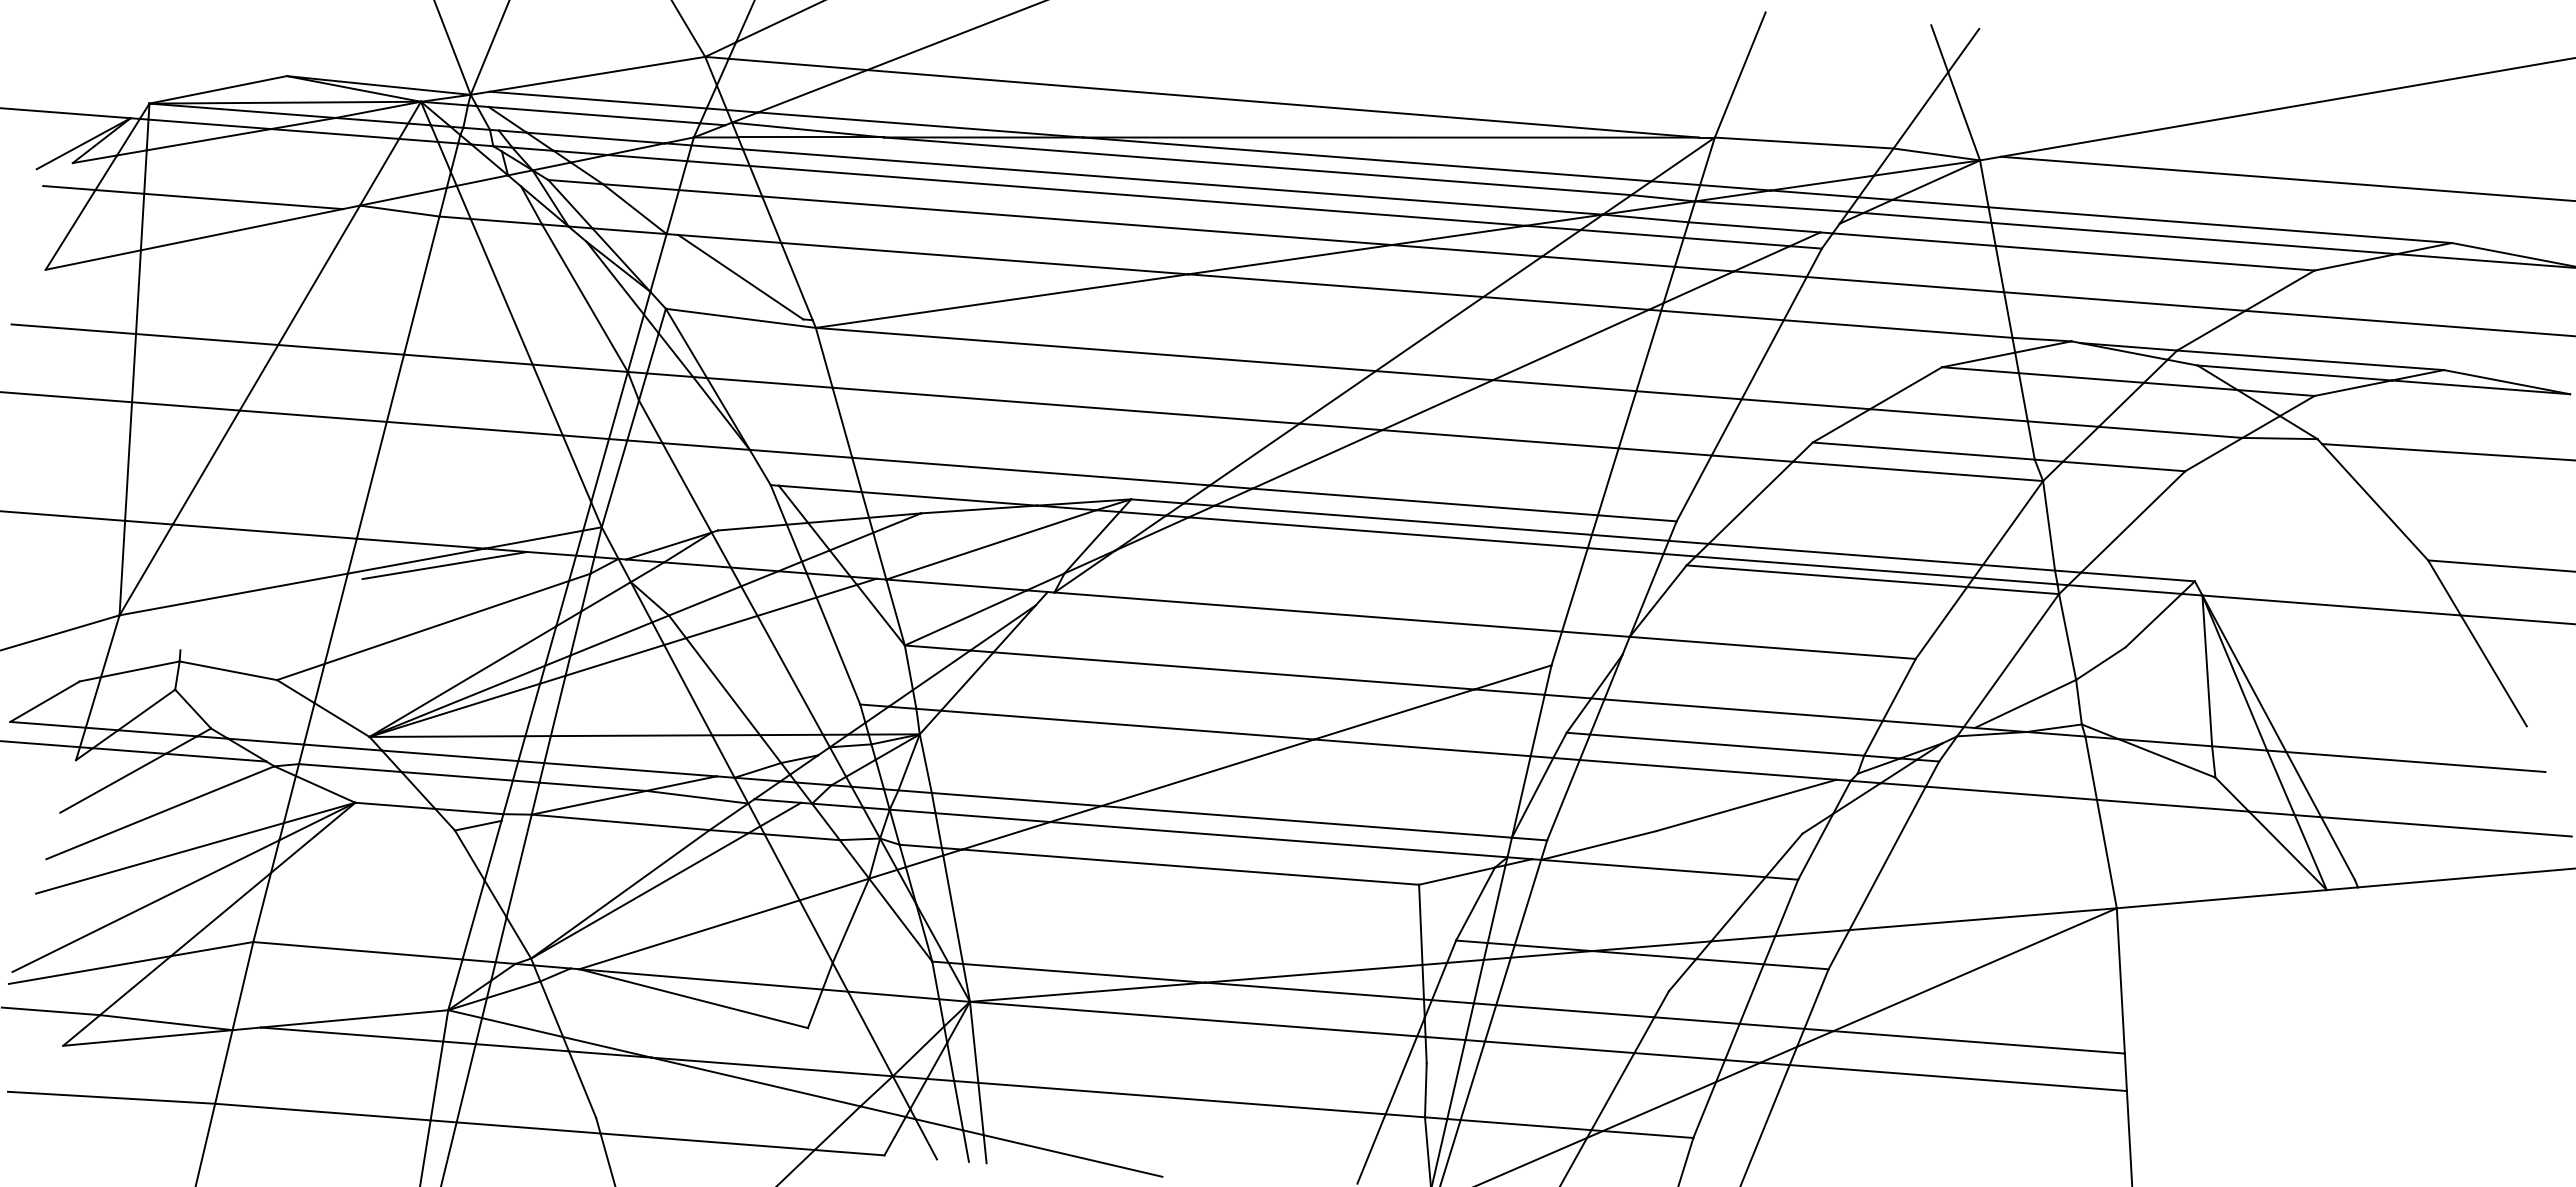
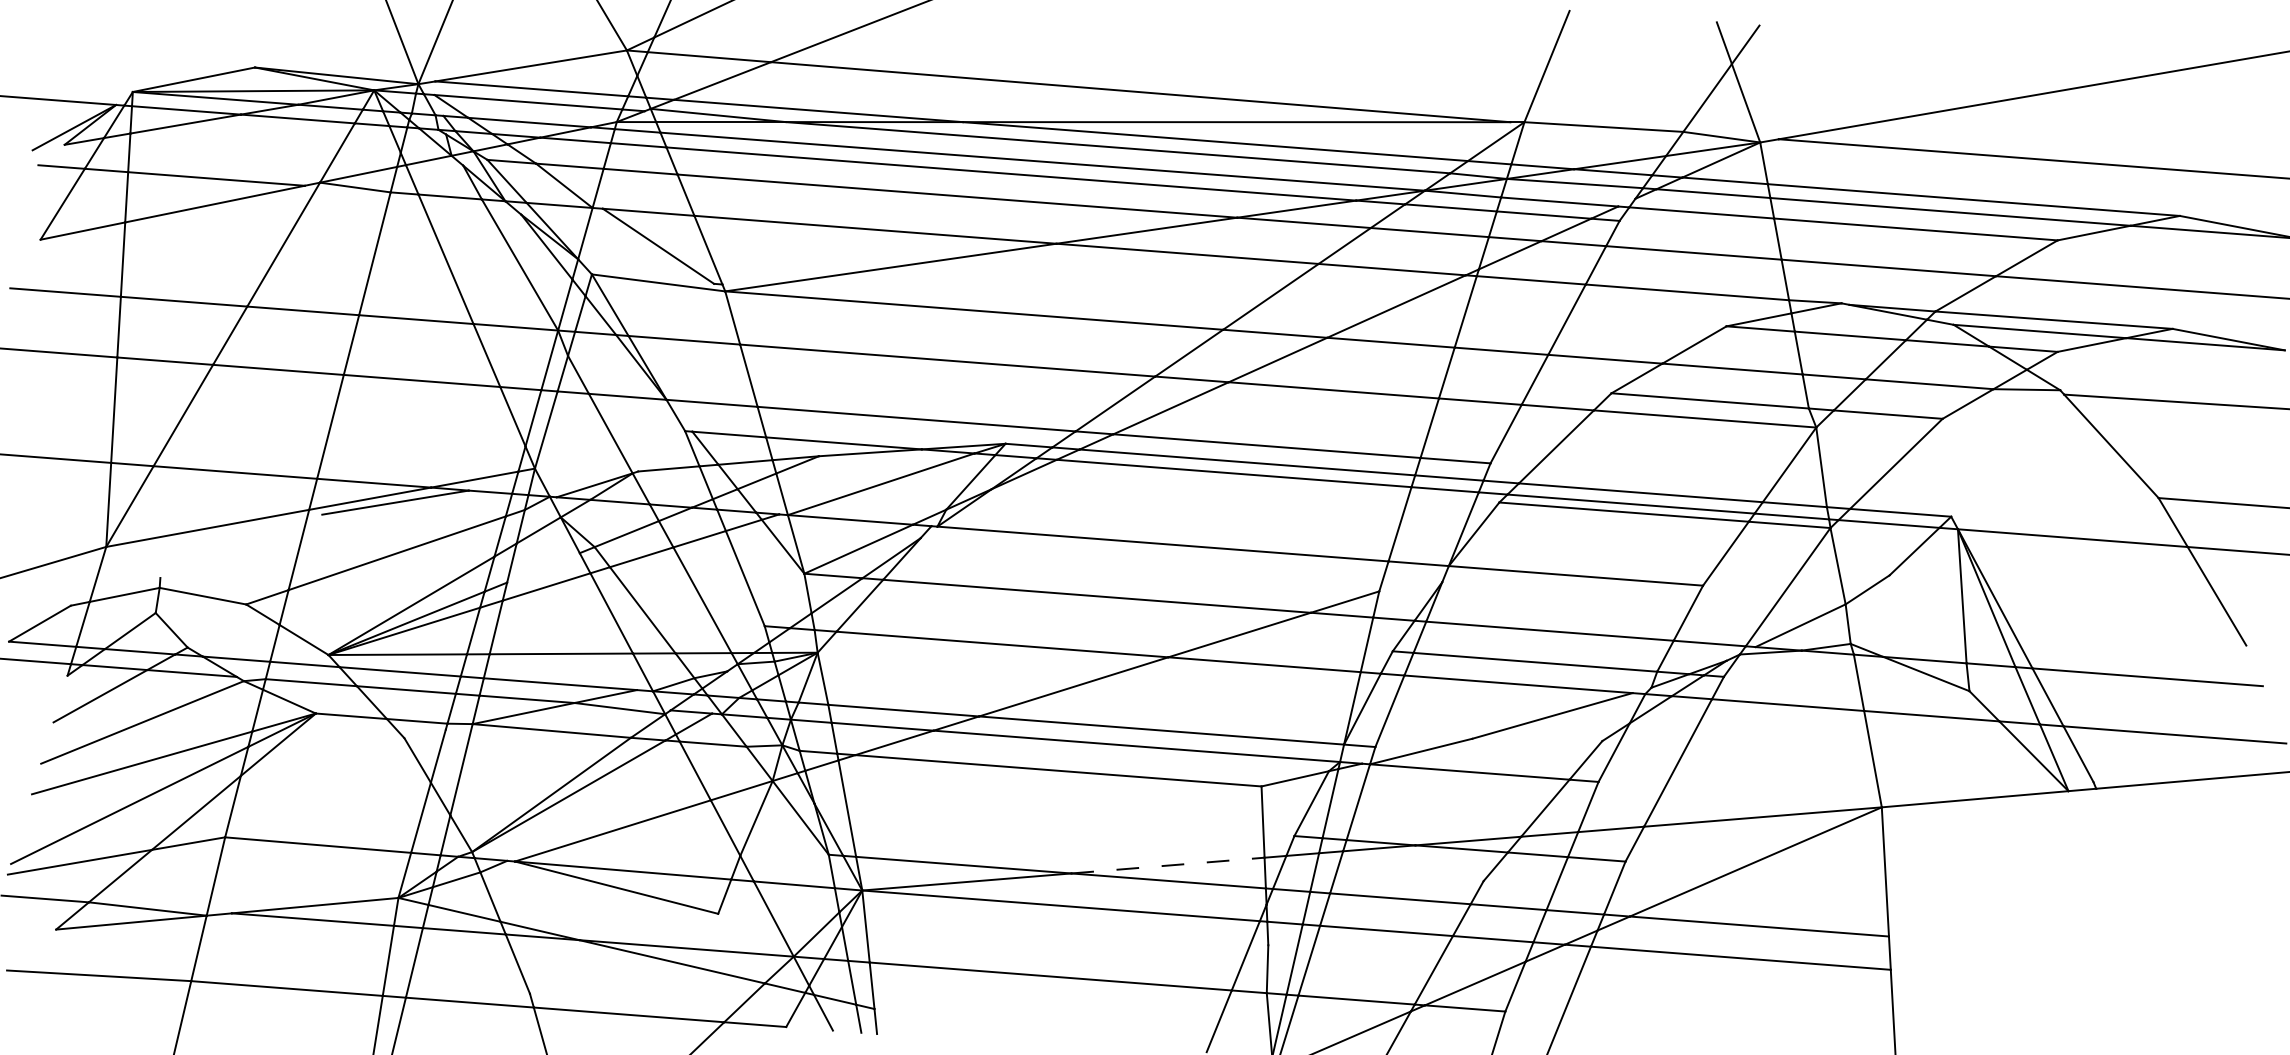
line: (611, 638) -> (543, 567), removed
line: (477, 825) -> (424, 733), removed
line: (1314, 973) -> (1168, 865), solid -> dashed
line: (1072, 1155) -> (953, 1027), removed

